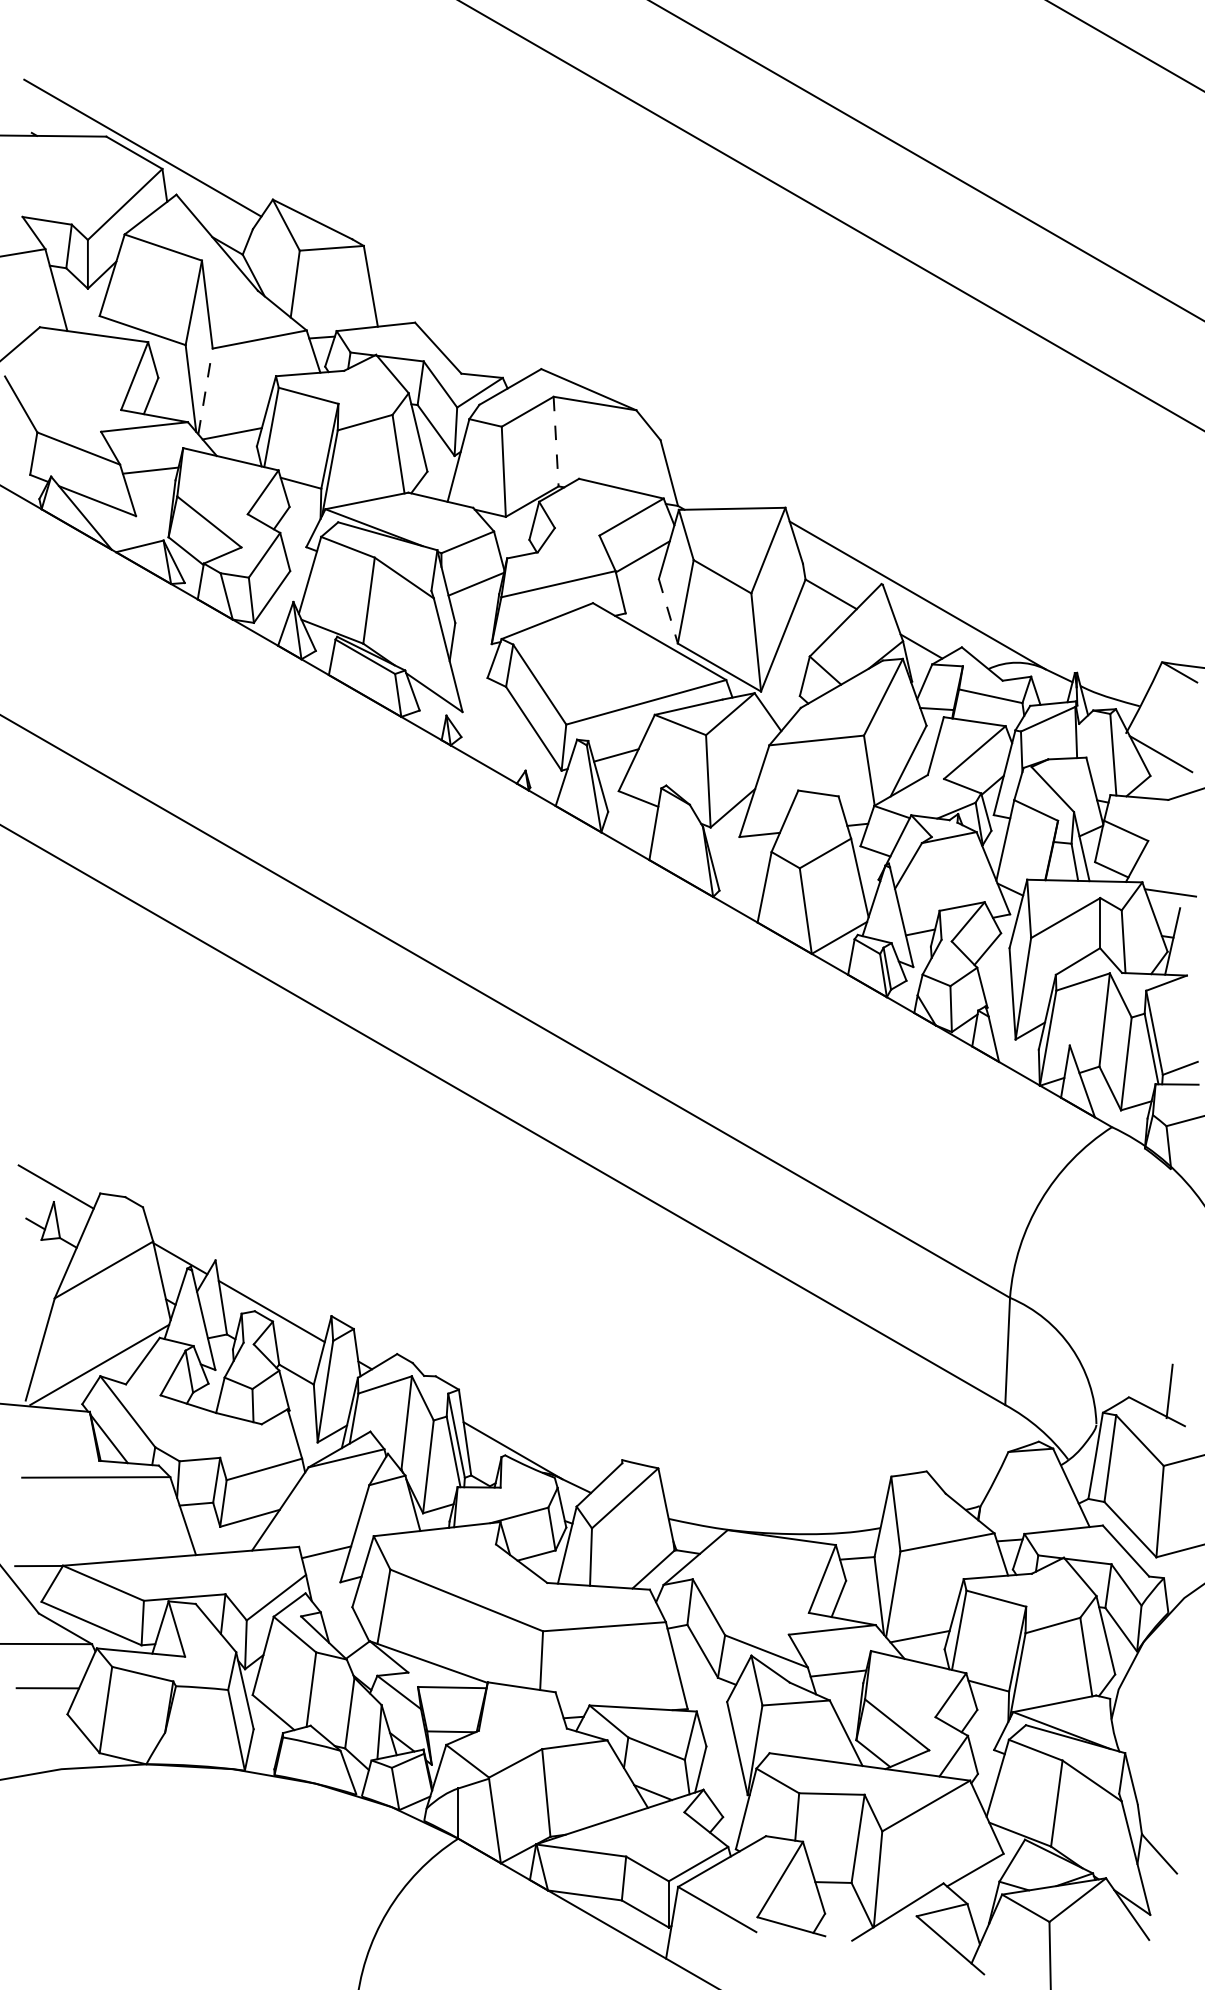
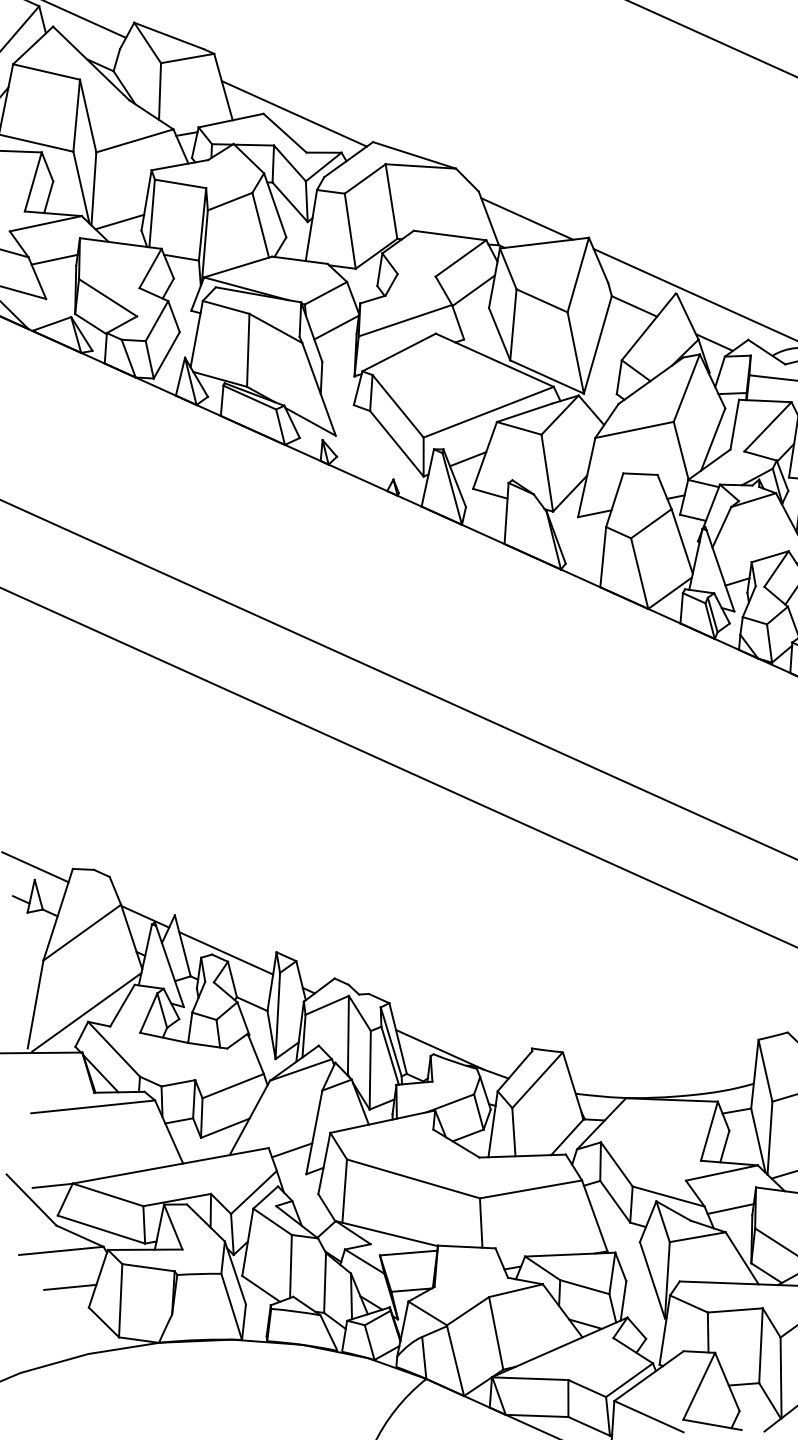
line: (451, 326) -> (294, 113), added
line: (205, 390) -> (93, 188), dashed -> solid
line: (556, 441) -> (391, 201), dashed -> solid
line: (714, 478) -> (527, 219), added
line: (668, 611) -> (499, 334), dashed -> solid

